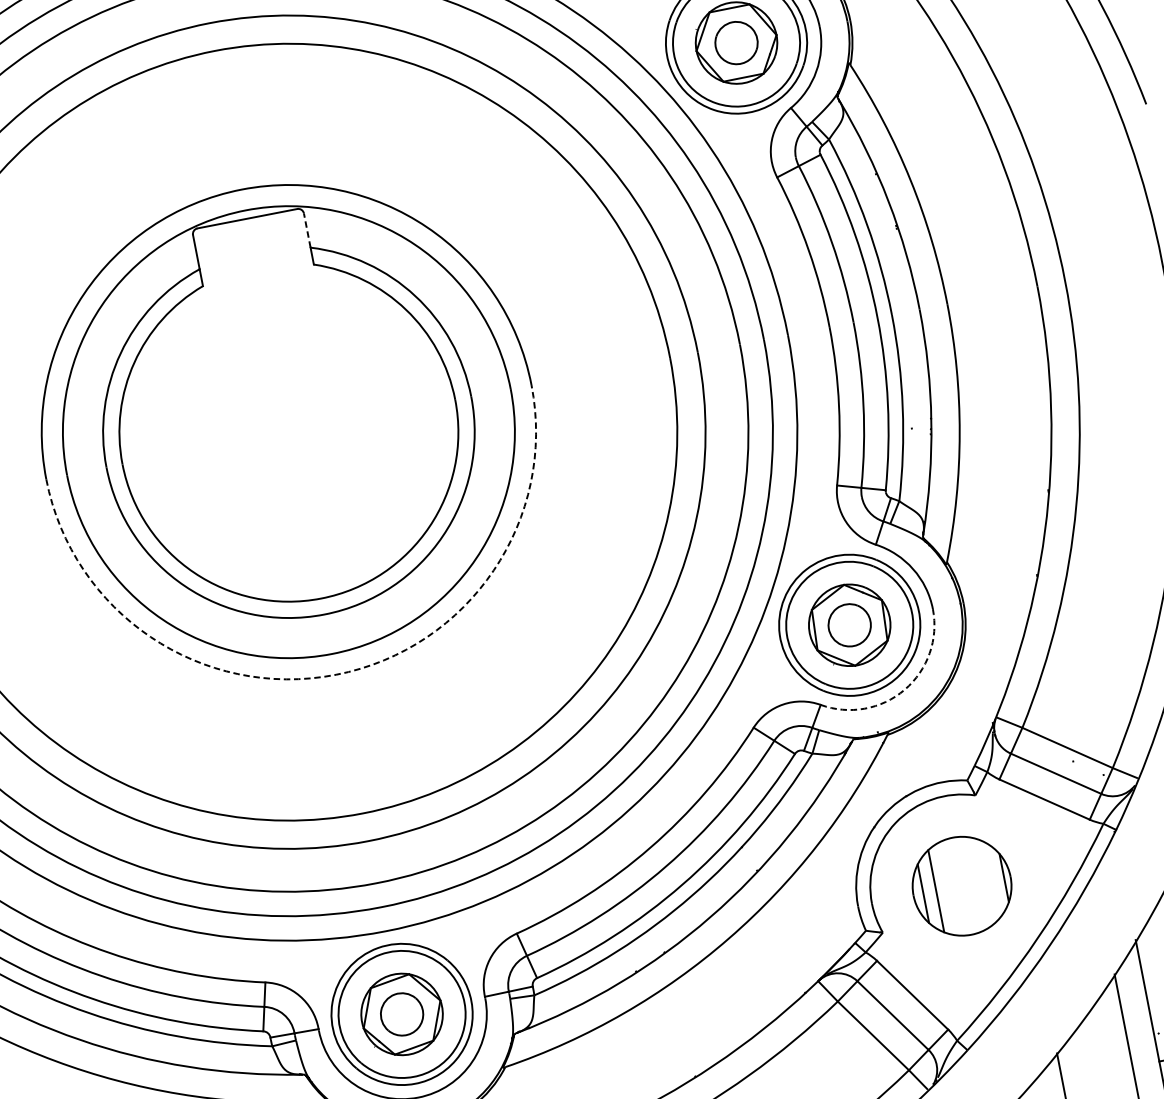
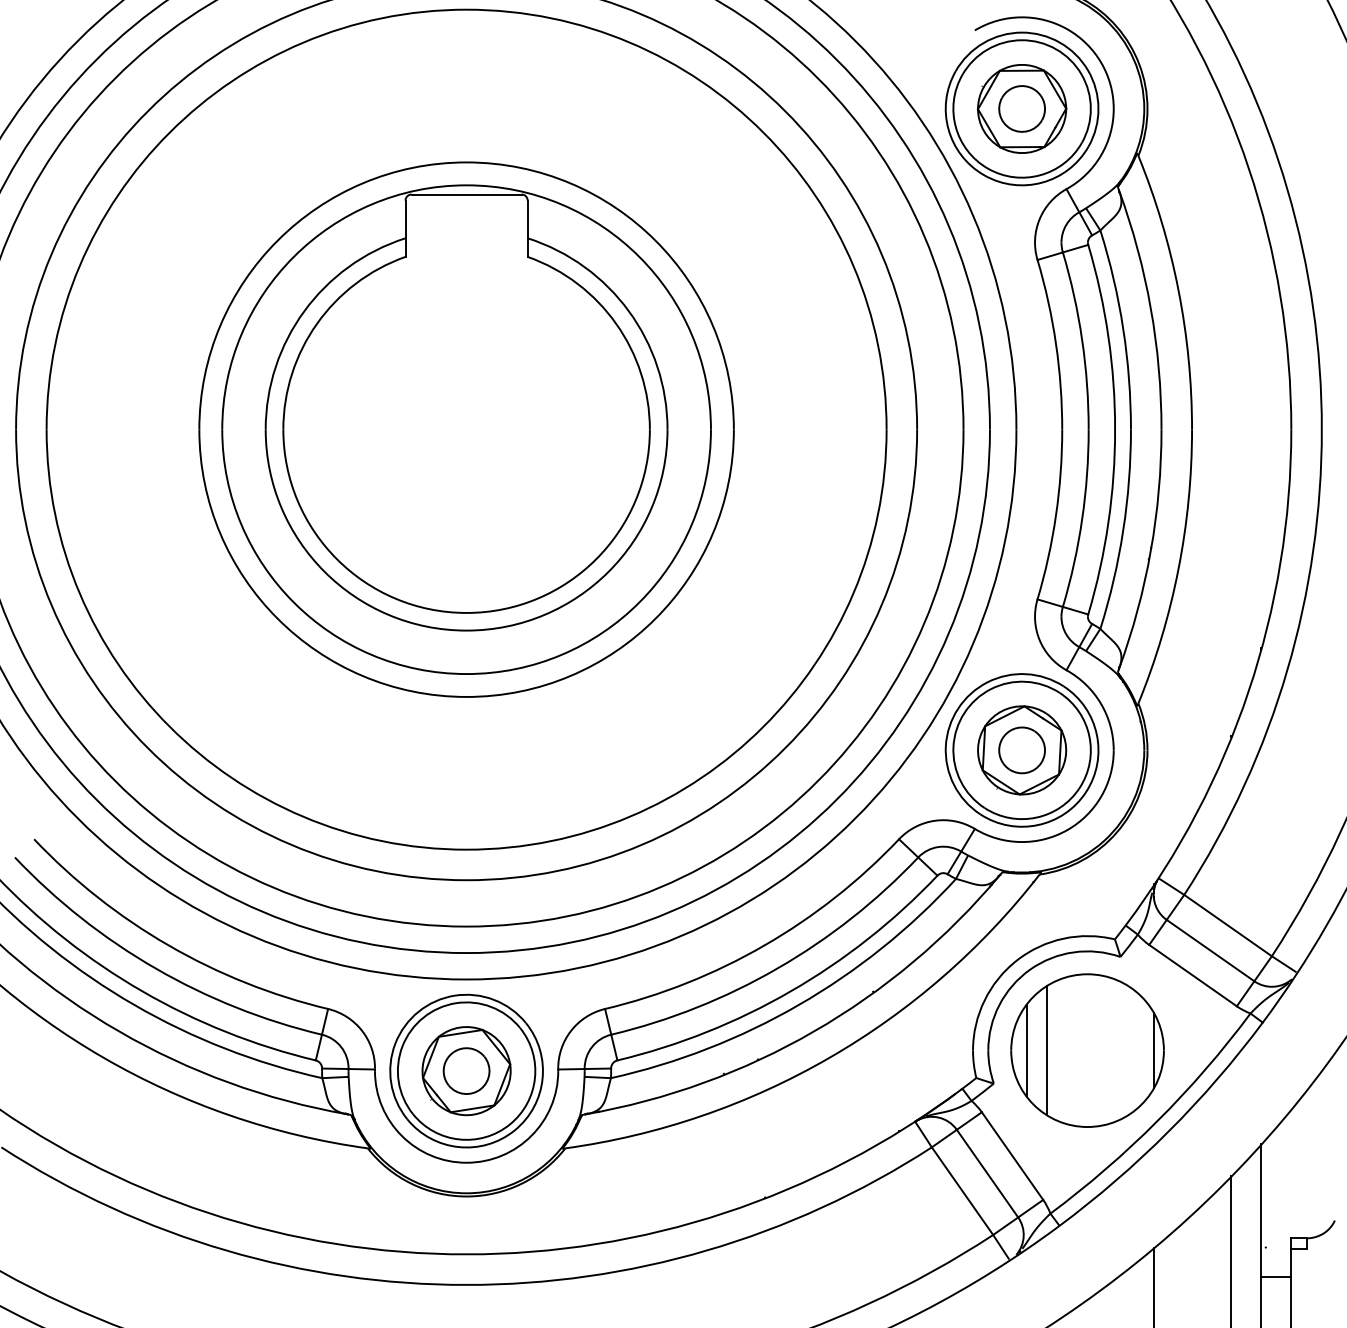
line: (307, 230) -> (527, 219), dashed -> solid
arc: (335, 674) -> (466, 696), dashed -> solid
arc: (905, 689) -> (1067, 830), dashed -> solid
part: (962, 886) -> (1087, 1050), size x1.43

